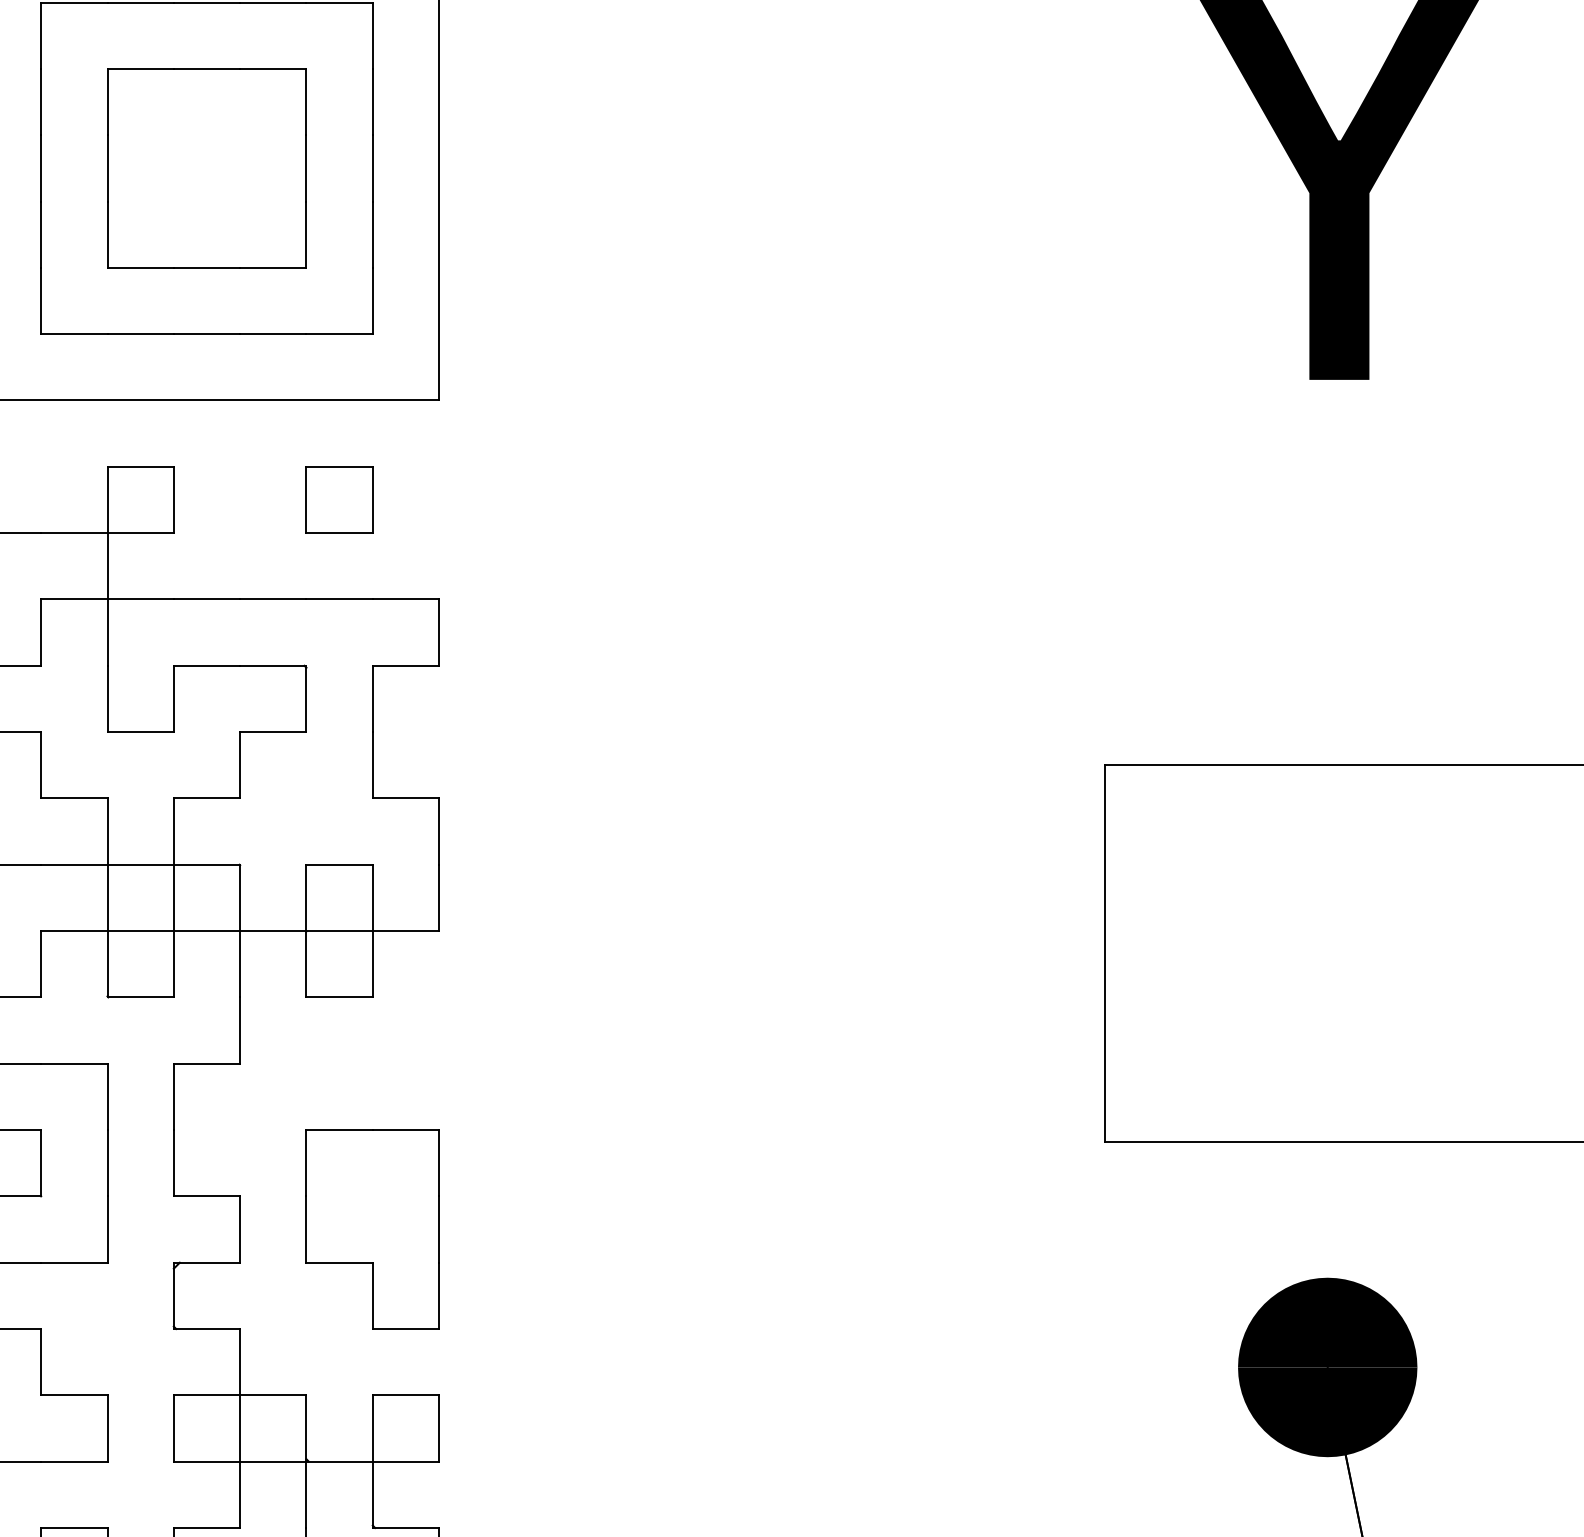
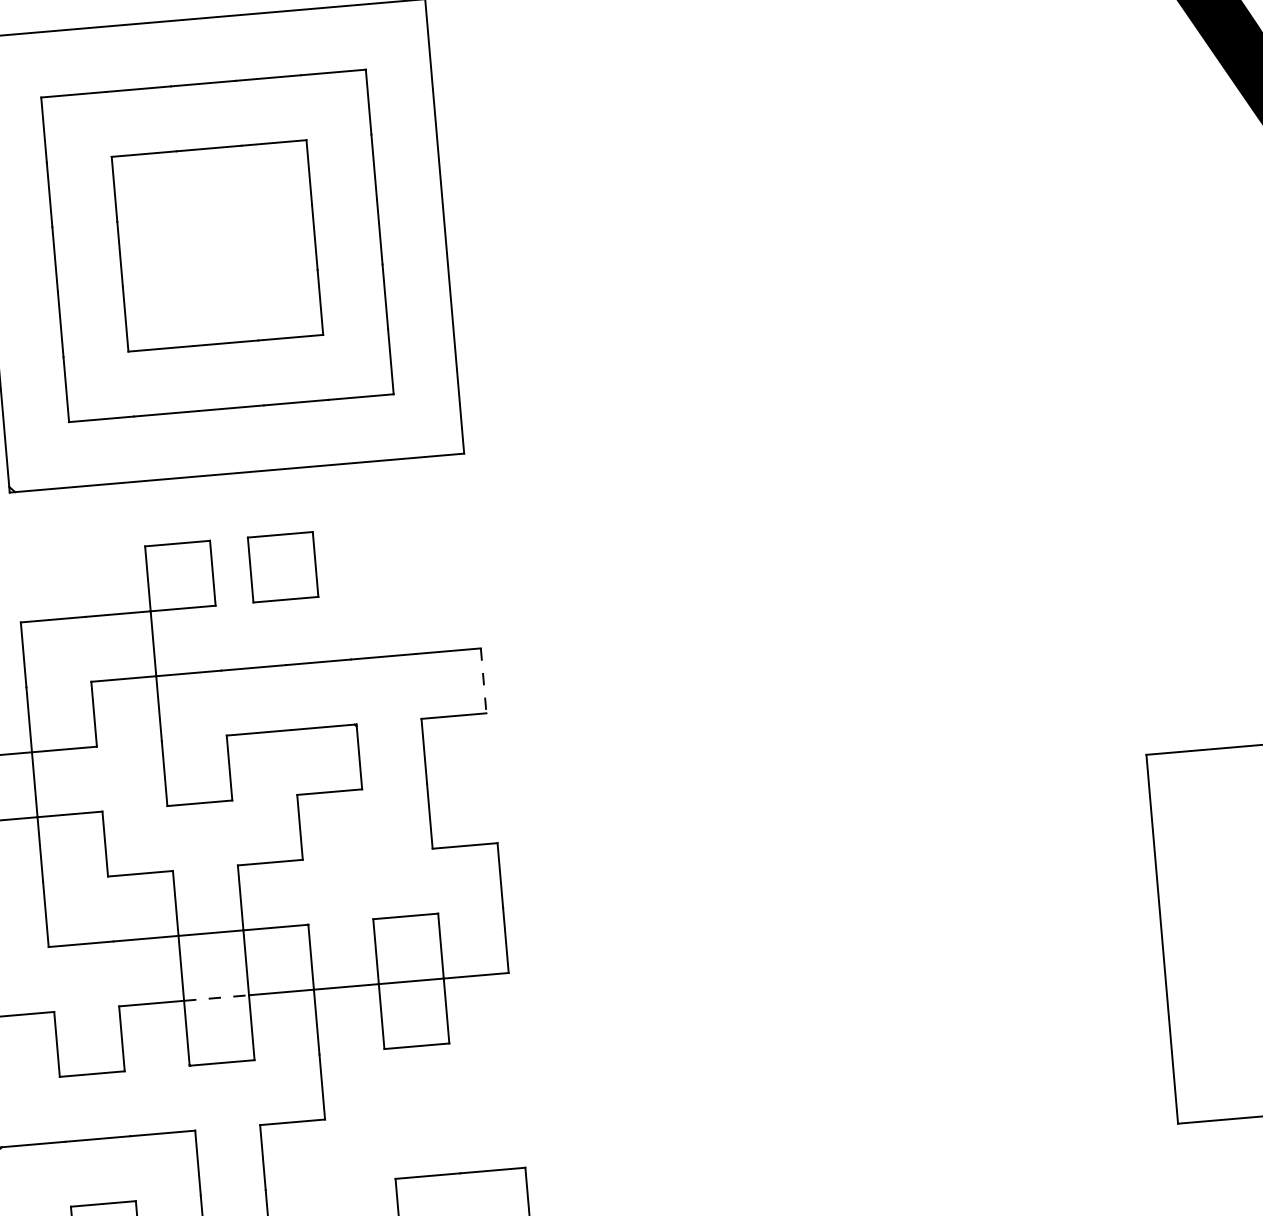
part: (339, 499) -> (282, 566), moved
line: (439, 633) -> (484, 681), solid -> dashed
line: (141, 931) -> (217, 998), solid -> dashed

